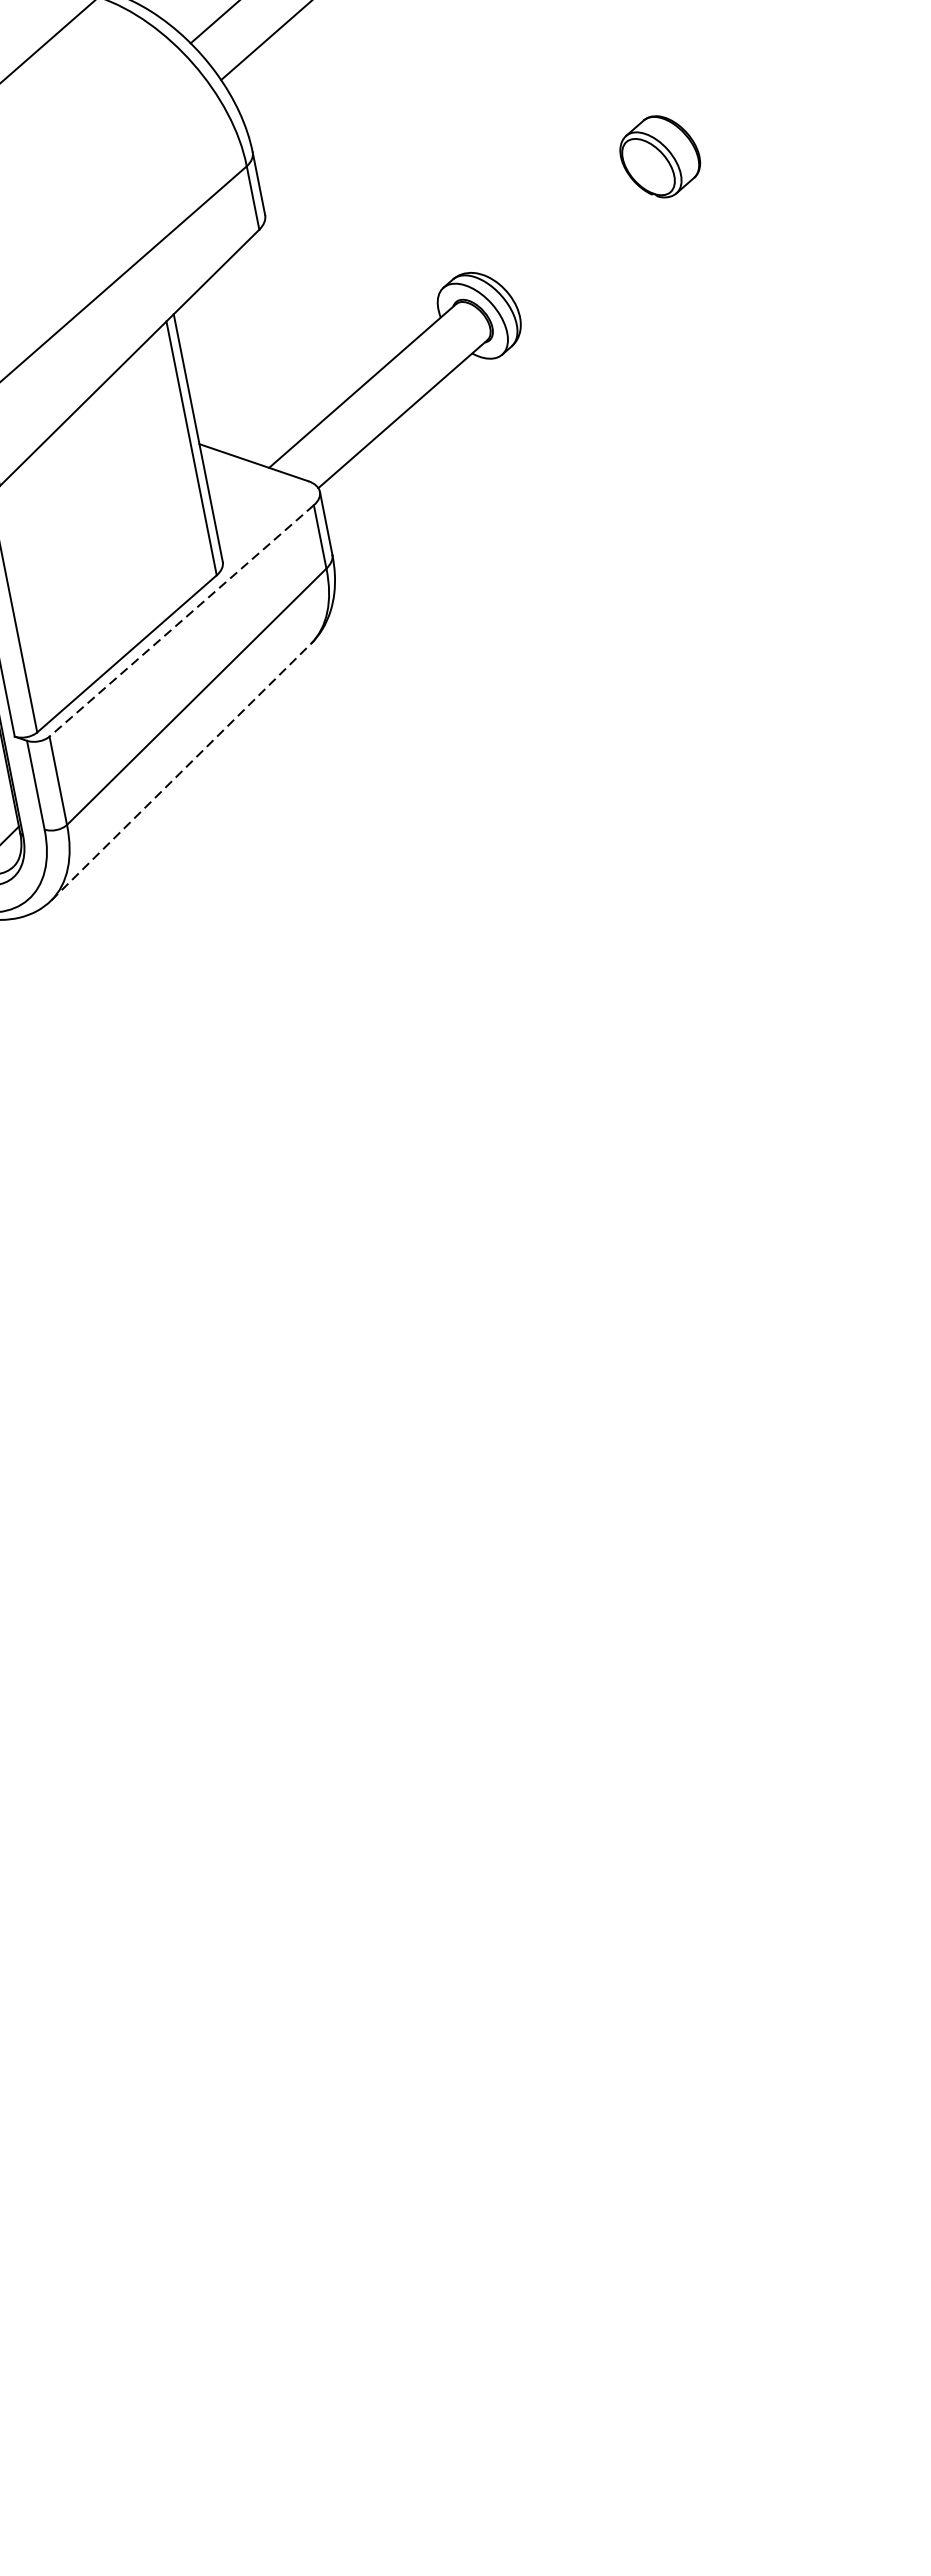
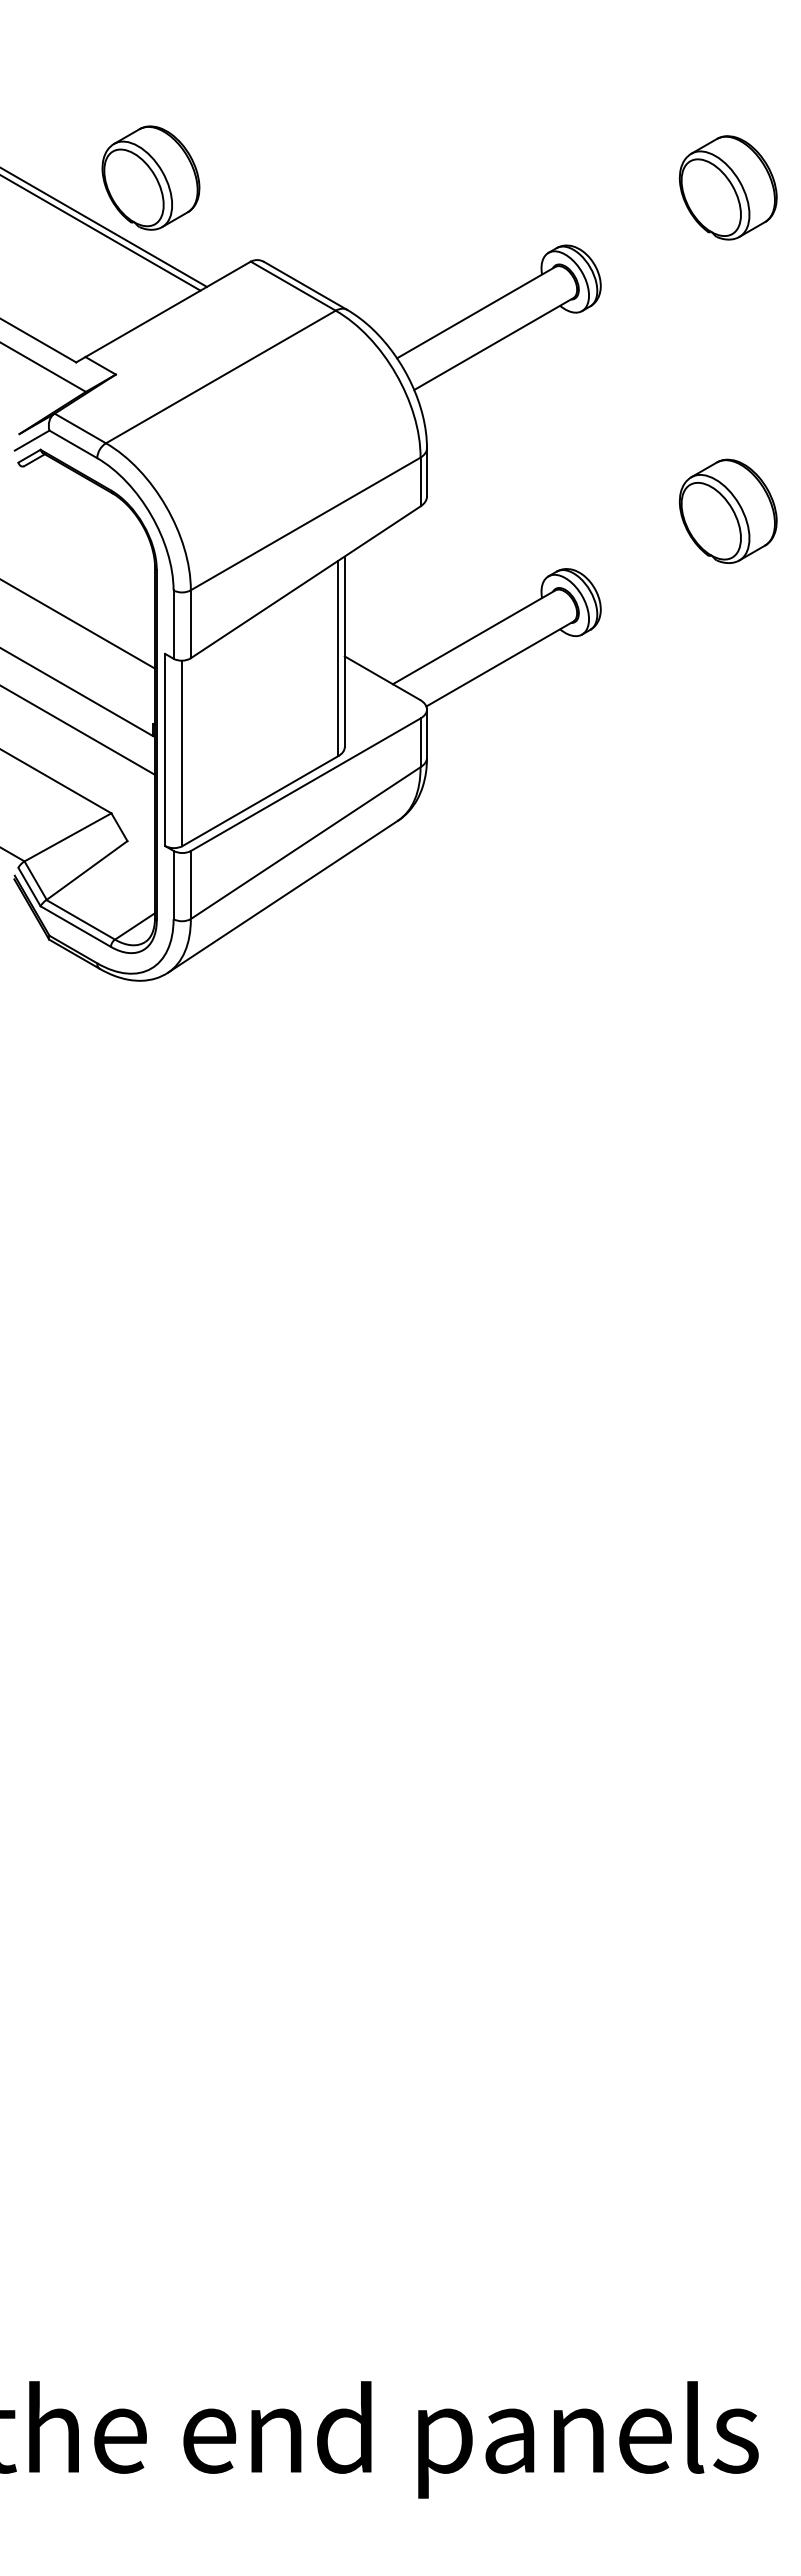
part: (659, 156) -> (727, 510), size x1.67
line: (181, 620) -> (305, 784), dashed -> solid
line: (181, 771) -> (283, 896), dashed -> solid

